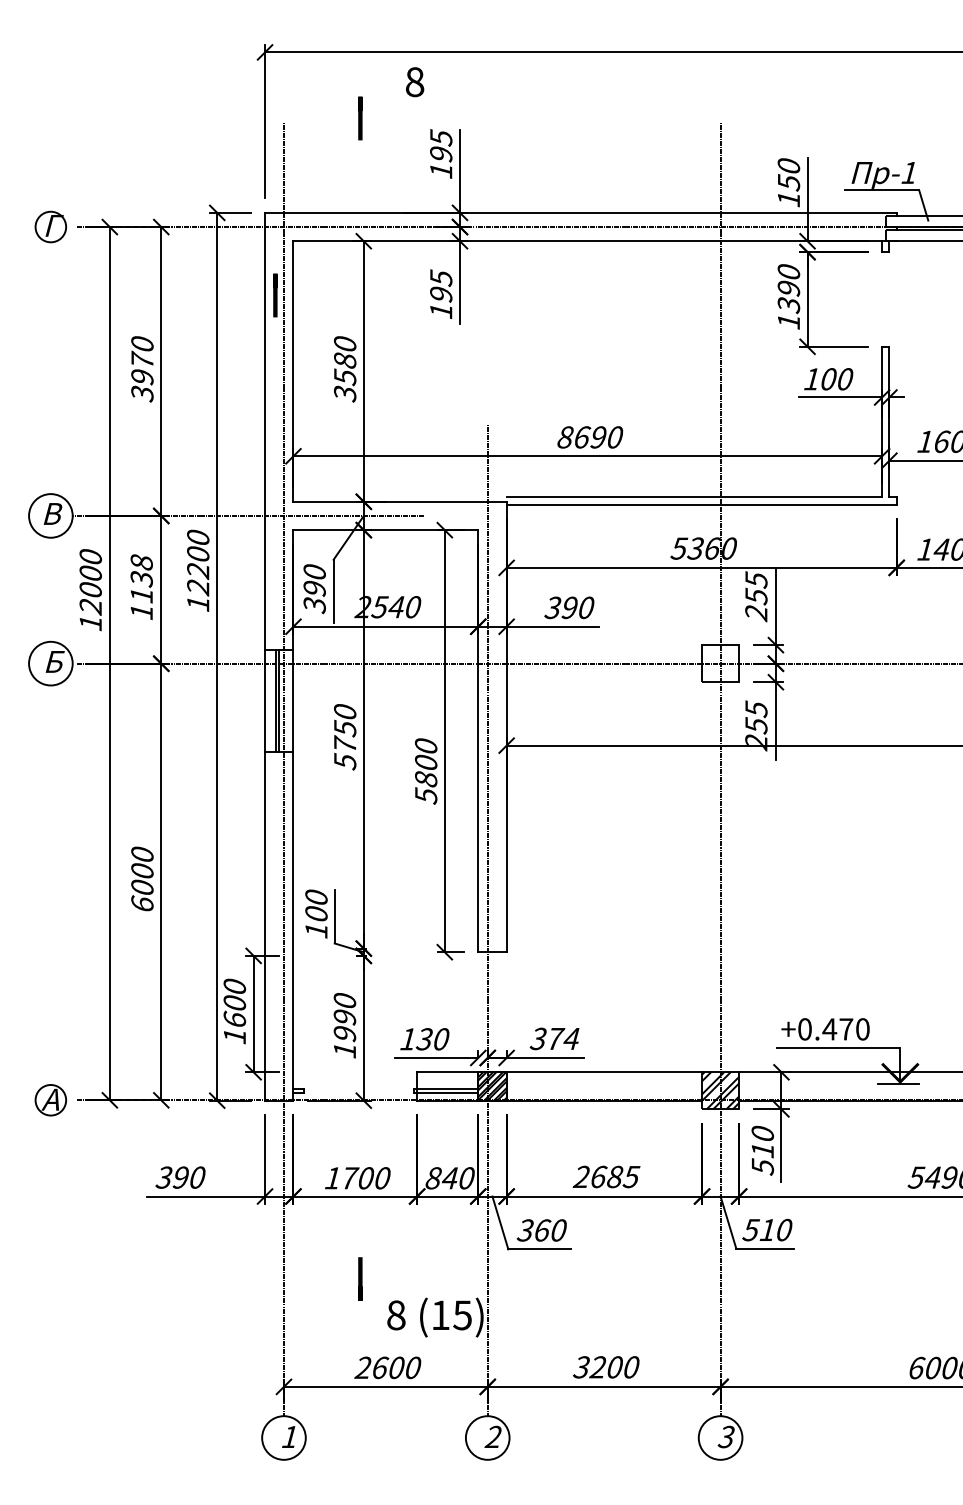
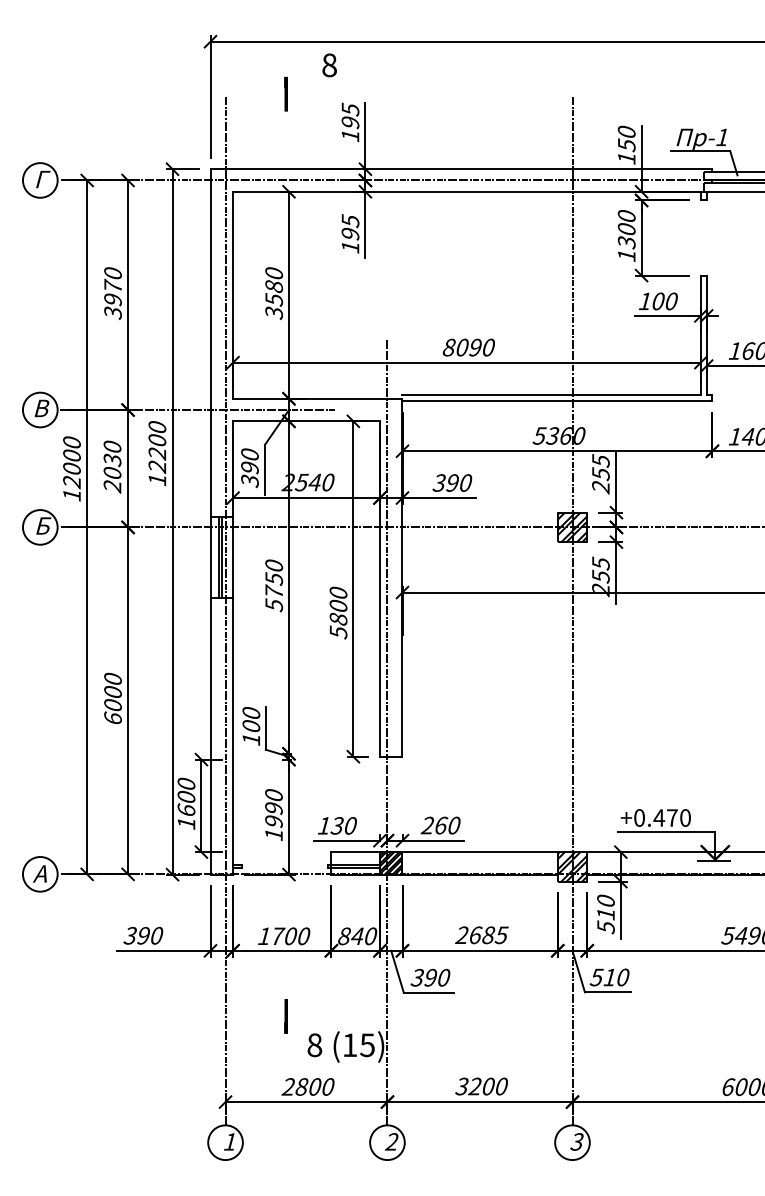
circle: (50, 226) -> (40, 180), size x1.43
text: (788, 288) -> (626, 229), 1390 -> 1300
line: (275, 295) -> (218, 234), removed
text: (582, 437) -> (462, 347), 8690 -> 8090
text: (141, 587) -> (112, 466), 1138 -> 2030
hatch: (720, 663) -> (572, 527), added
text: (554, 1038) -> (440, 825), 374 -> 260
circle: (50, 1100) -> (40, 874), size x1.43
text: (542, 1230) -> (430, 977), 360 -> 390
text: (380, 1367) -> (302, 1086), 2600 -> 2800

